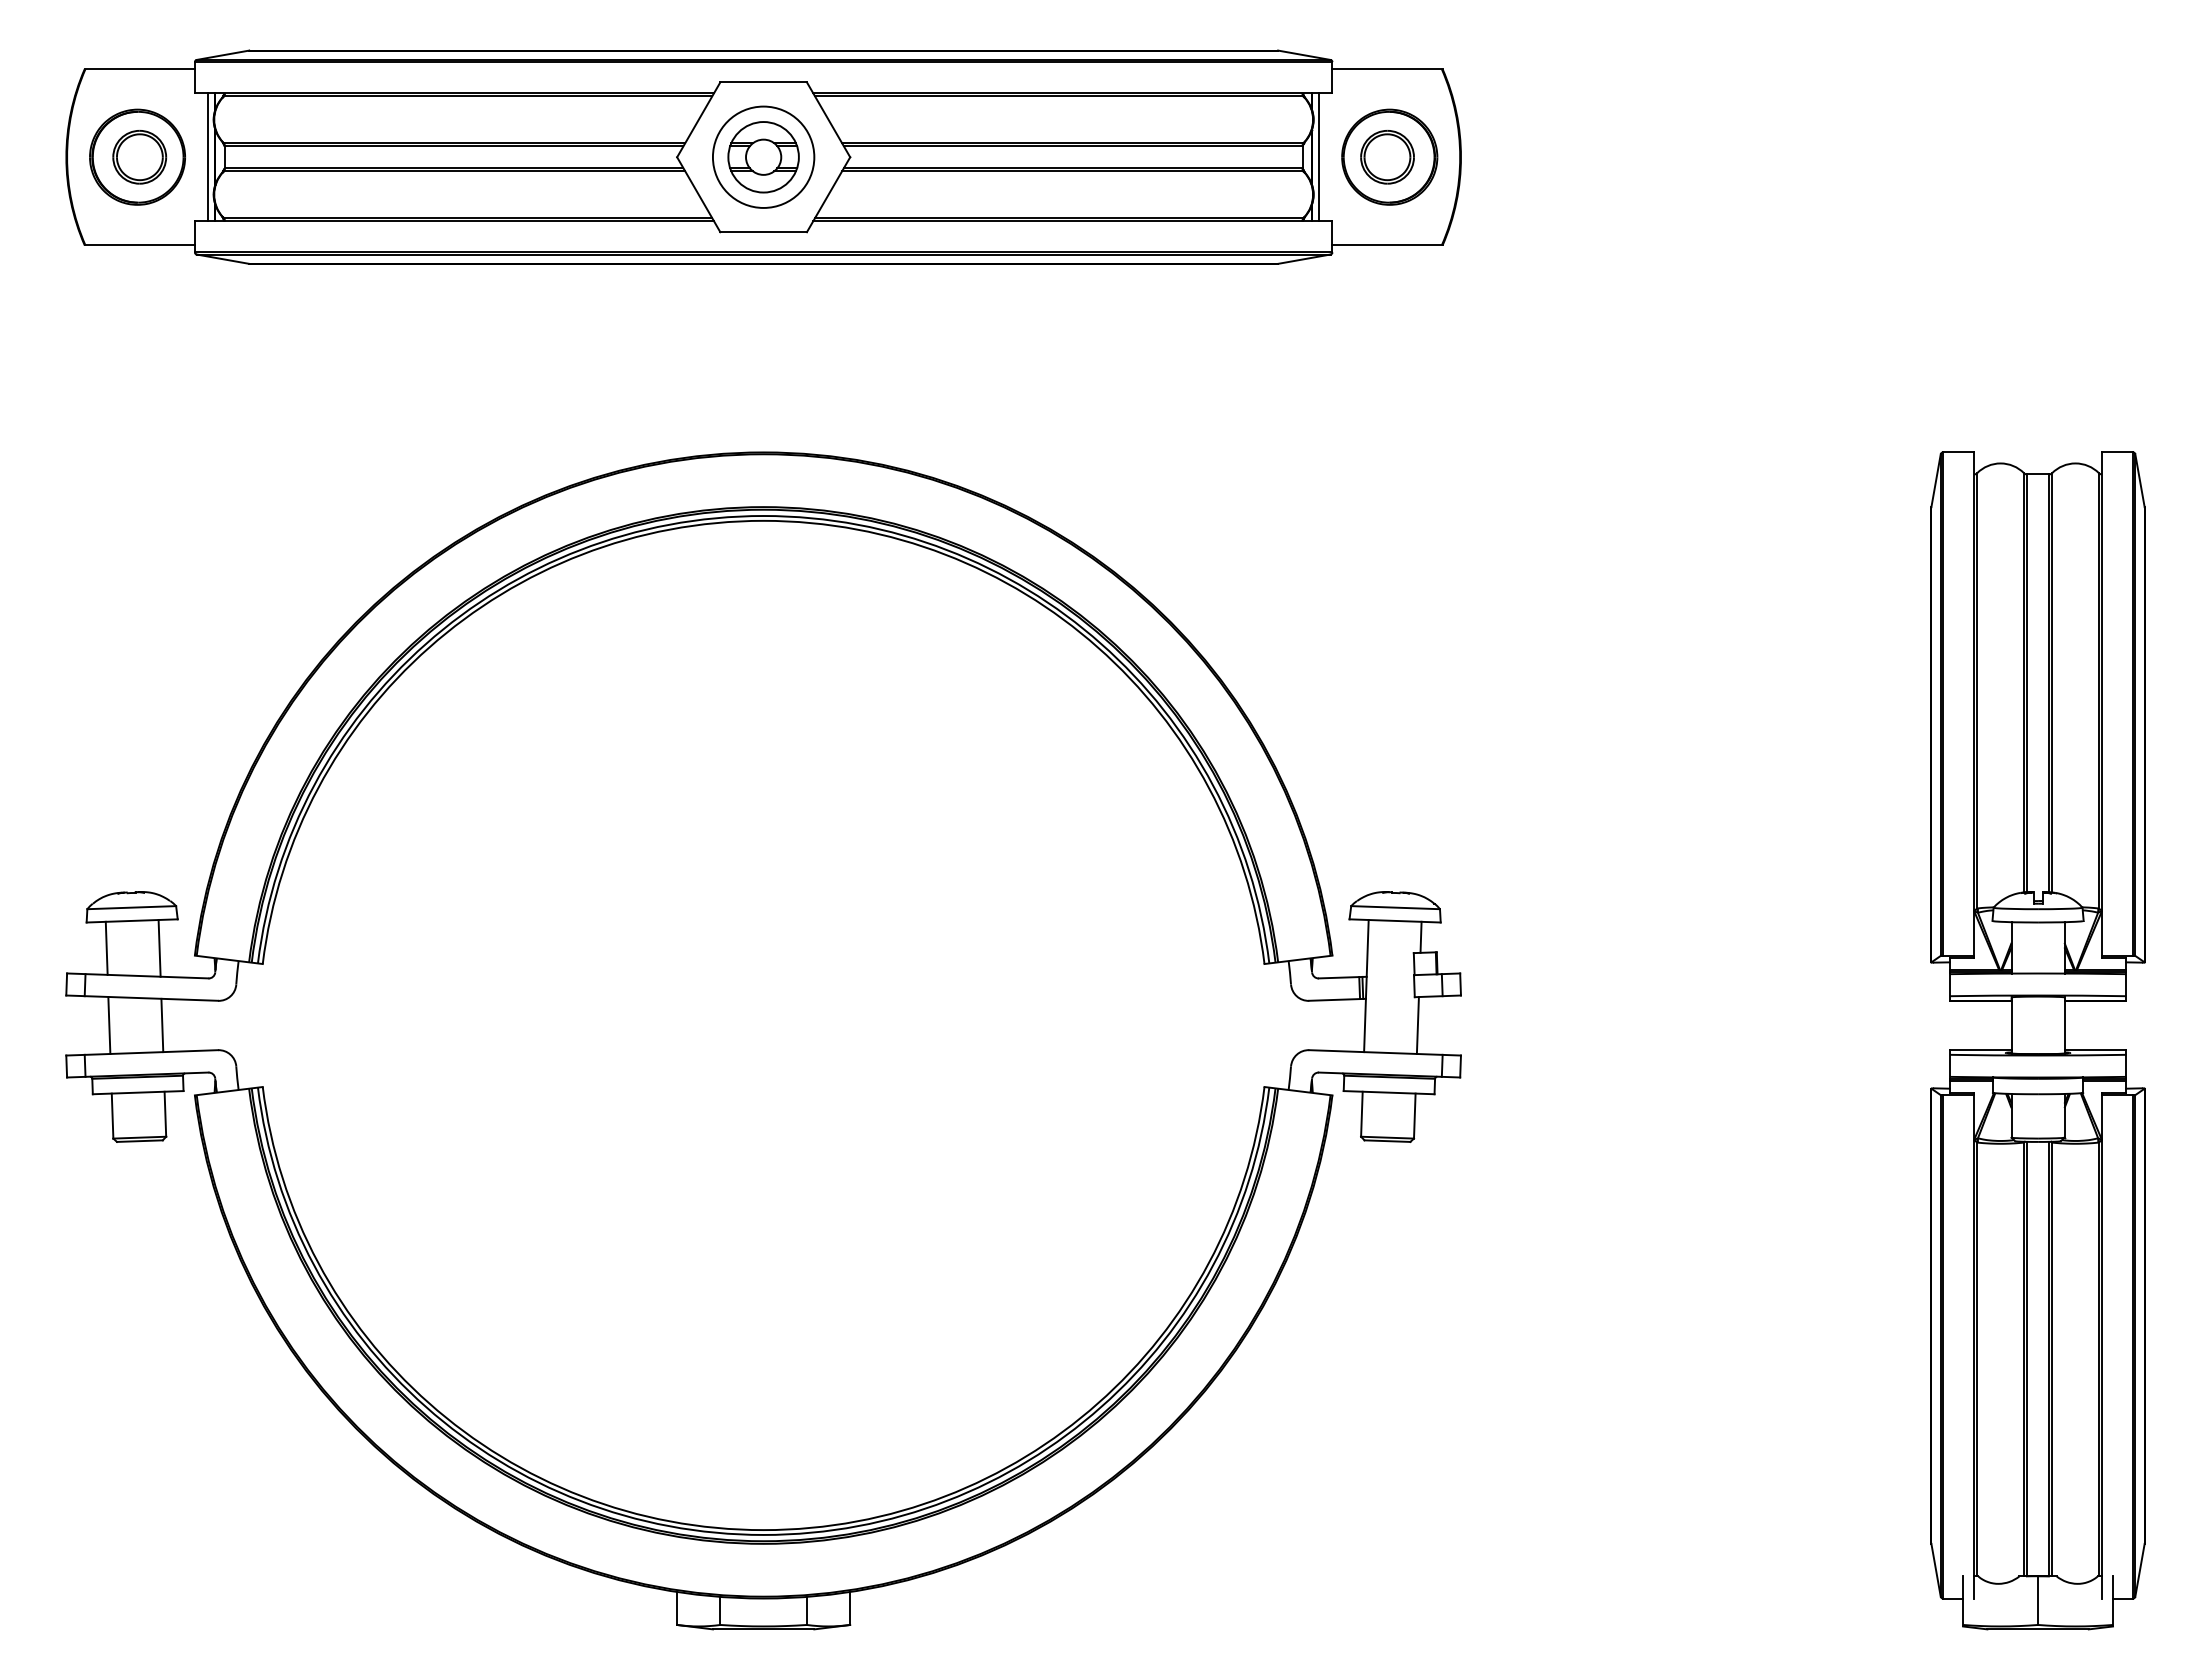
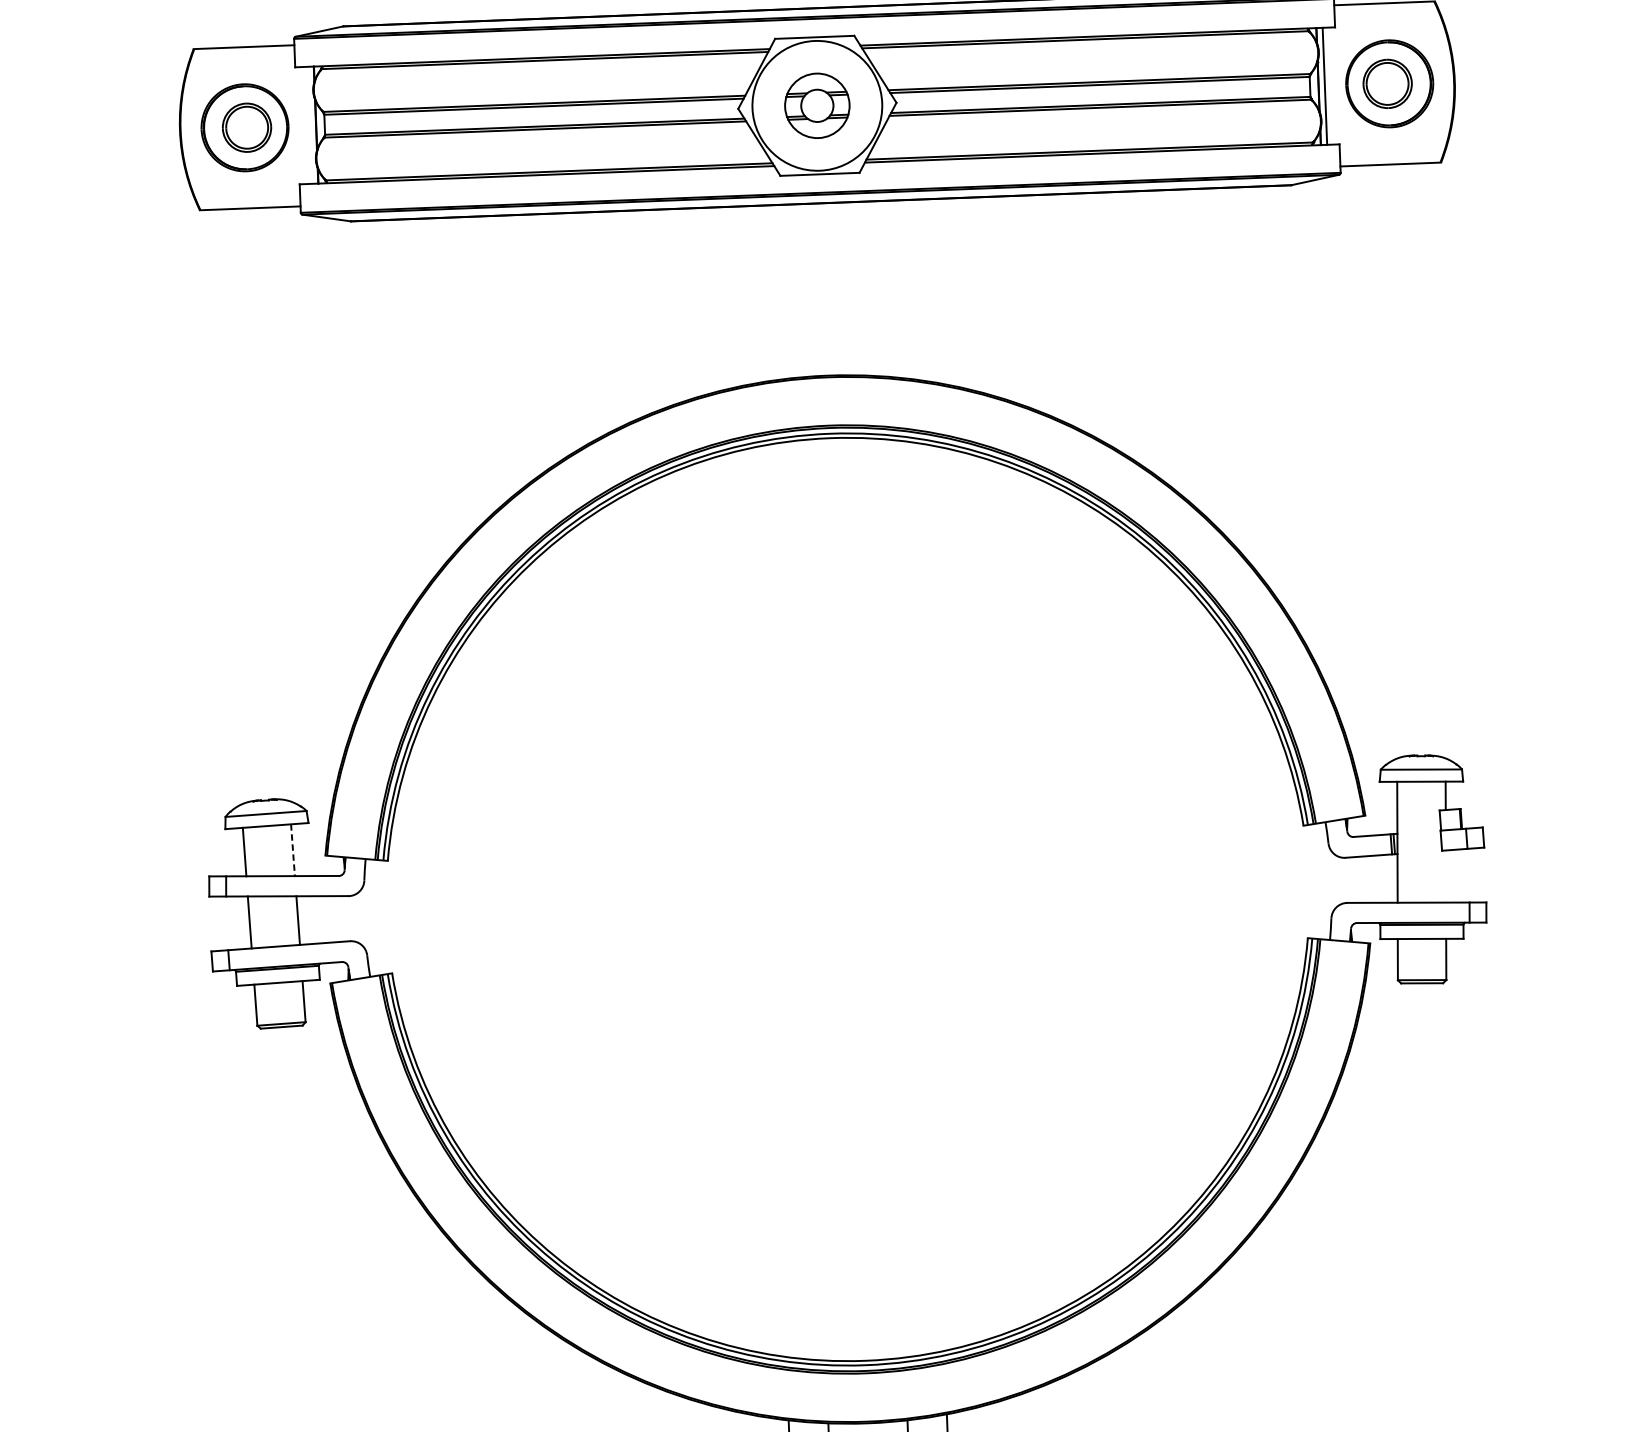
circle: (763, 156) -> (817, 105), size x1.4
line: (208, 157) -> (309, 125), removed
line: (159, 948) -> (292, 850), solid -> dashed
line: (1417, 1025) -> (1445, 876), removed

